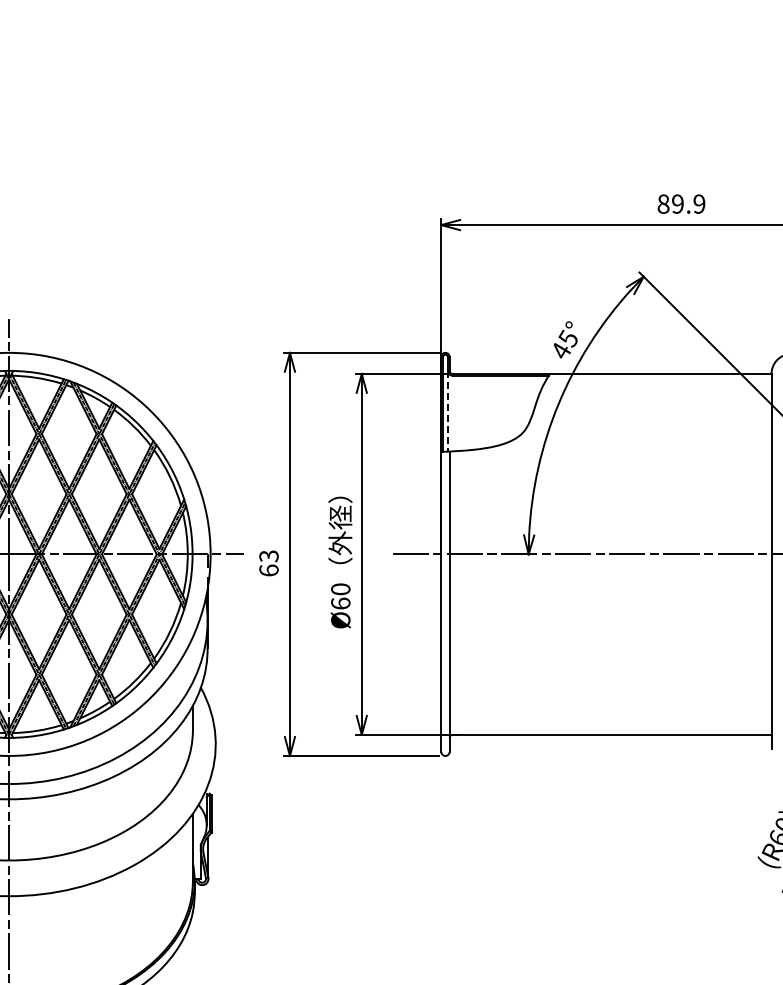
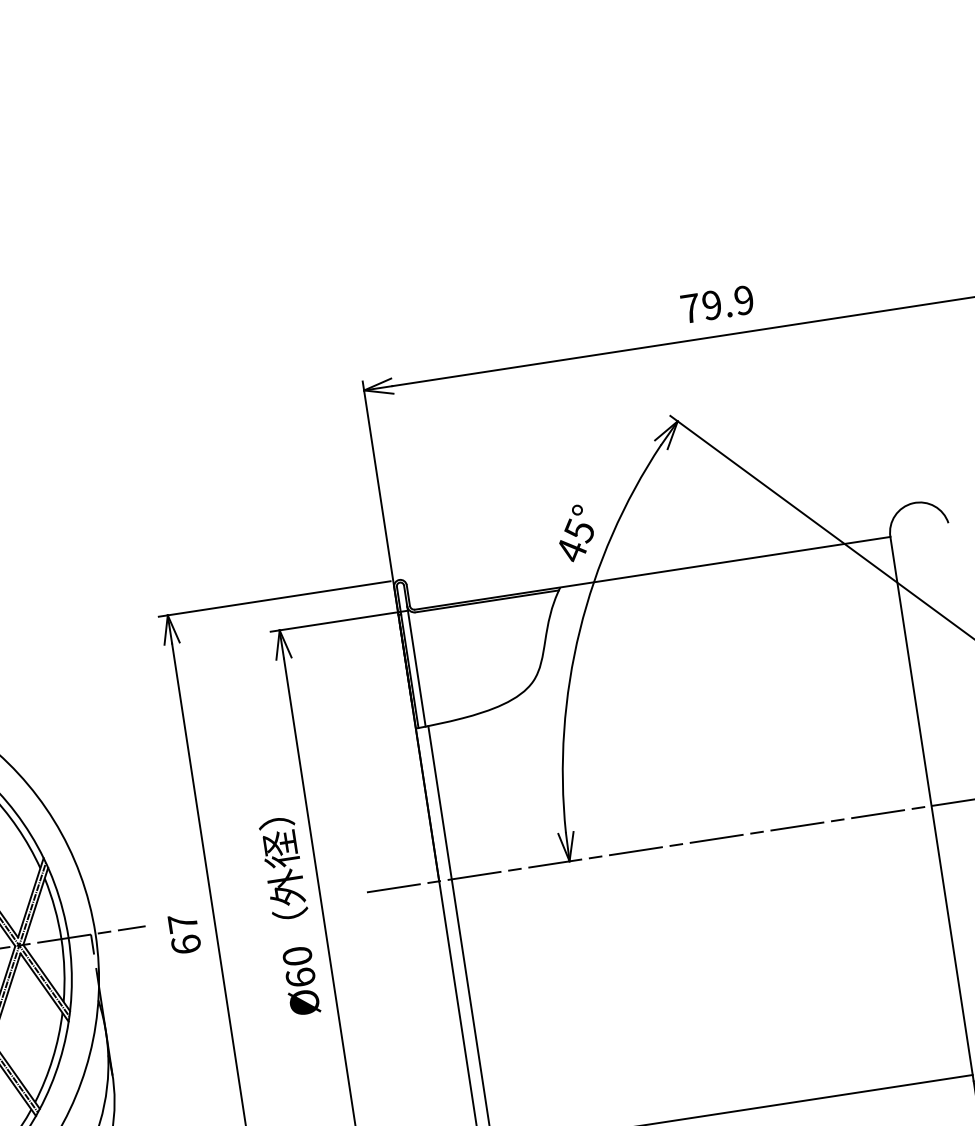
text: (663, 203) -> (690, 307), 89.9 -> 79.9
line: (447, 411) -> (415, 666), dashed -> solid
text: (268, 556) -> (182, 923), 63 -> 67

